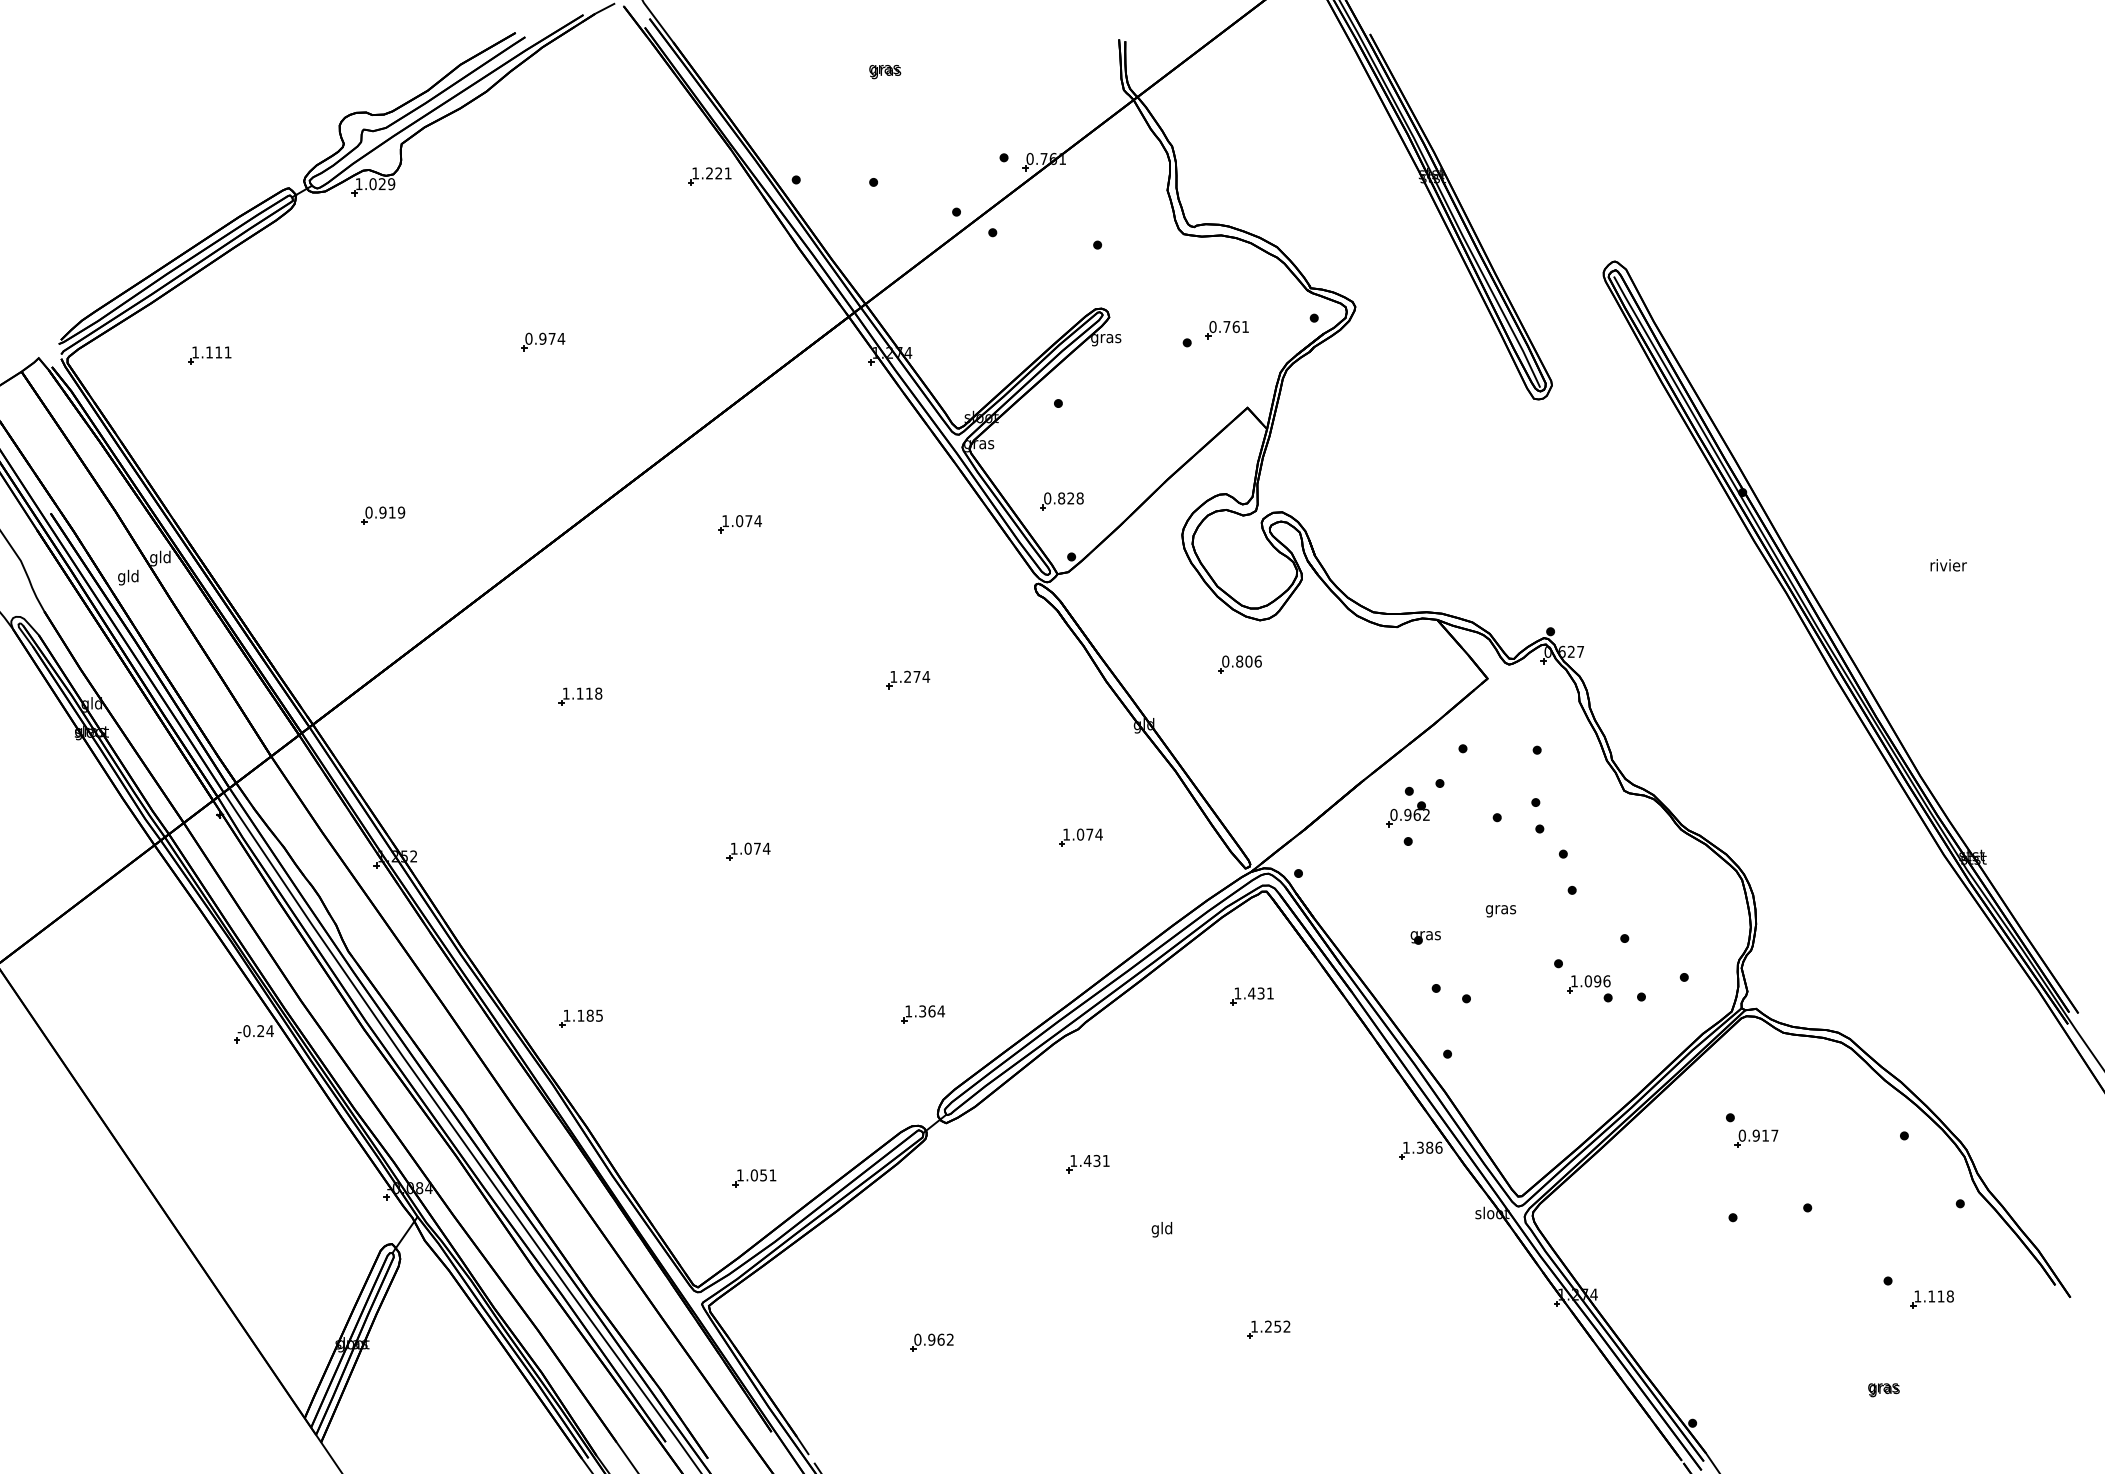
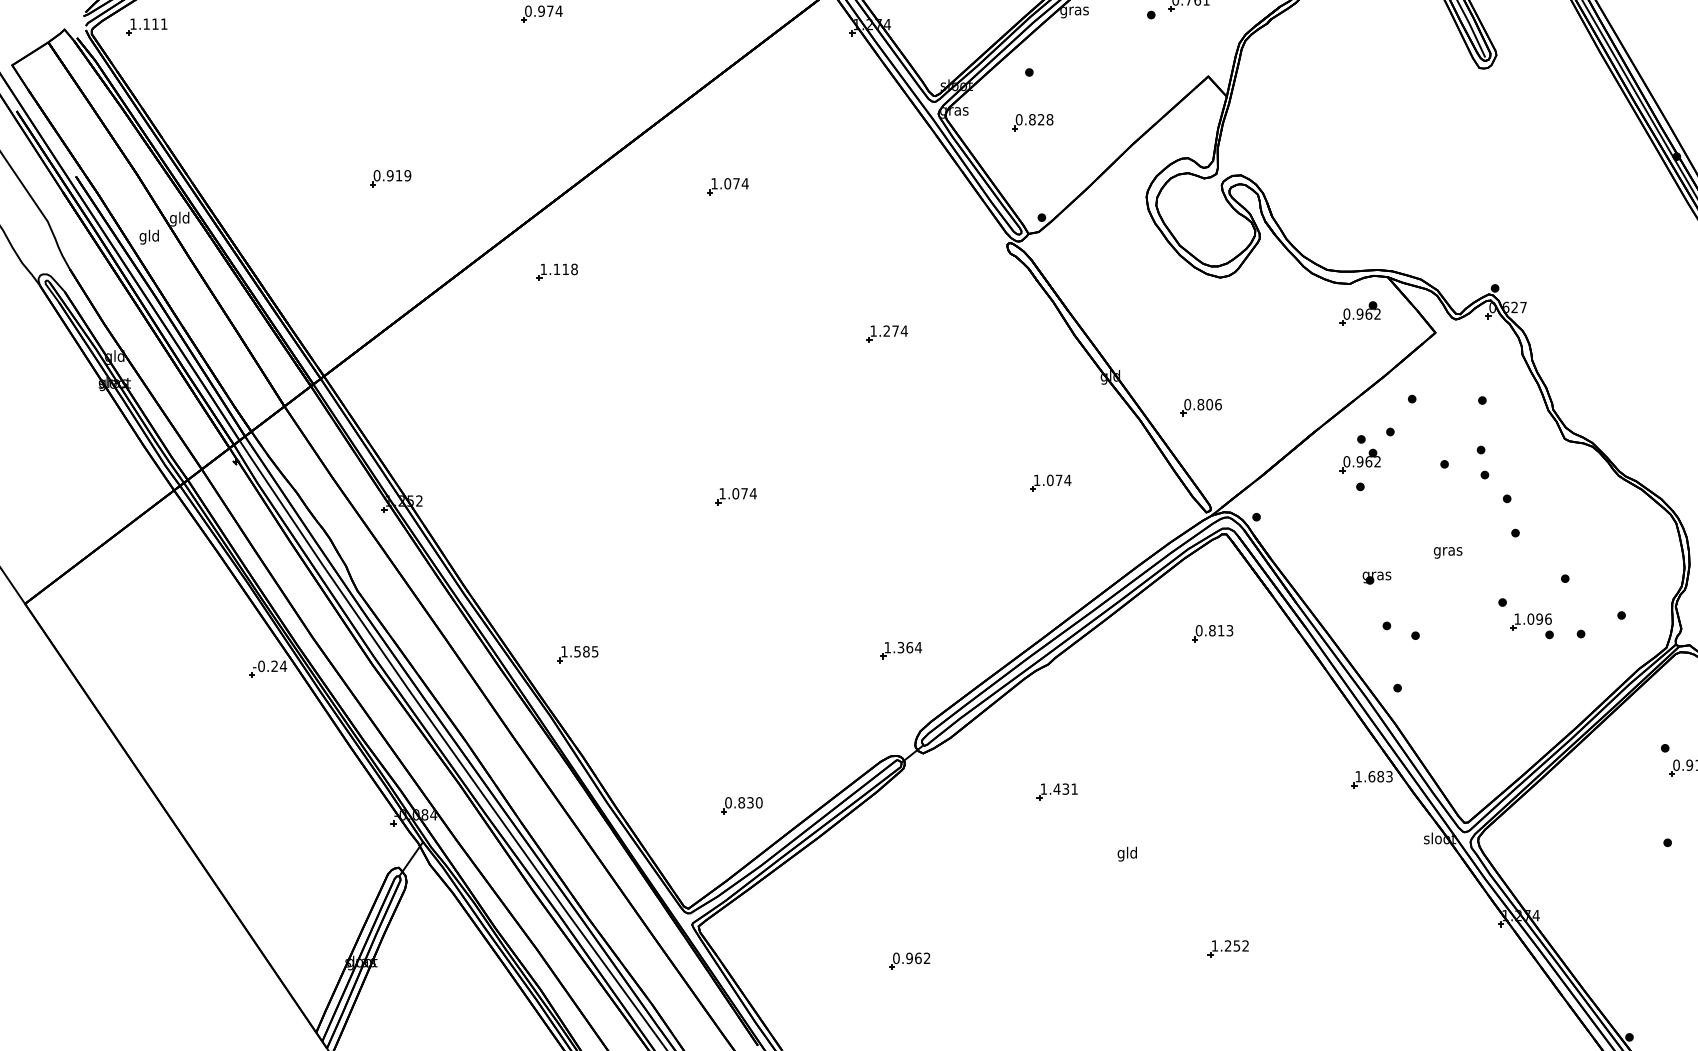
part: (209, 355) -> (146, 27), moved
part: (1061, 501) -> (1032, 122), moved
part: (1407, 658) -> (1359, 313), added
part: (1239, 664) -> (1200, 407), moved
part: (580, 696) -> (557, 272), moved
text: (1253, 993) -> (1213, 630), 1.431 -> 0.813
text: (580, 1015) -> (577, 651), 1.185 -> 1.585
text: (1429, 1147) -> (1380, 776), 1.386 -> 1.683
text: (756, 1175) -> (743, 802), 1.051 -> 0.830

